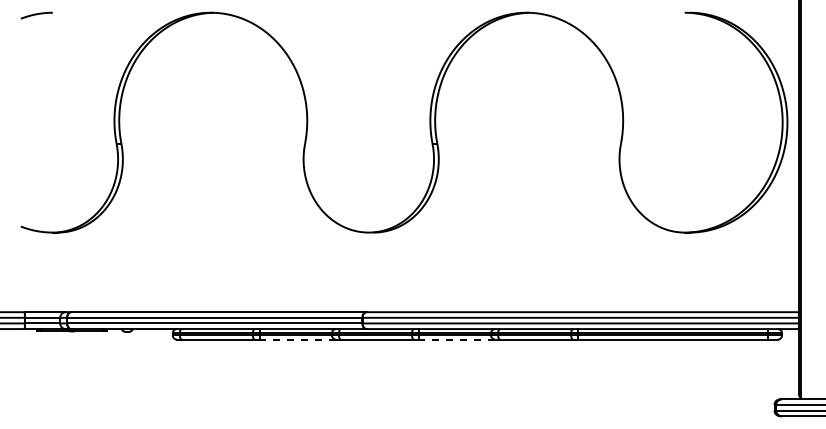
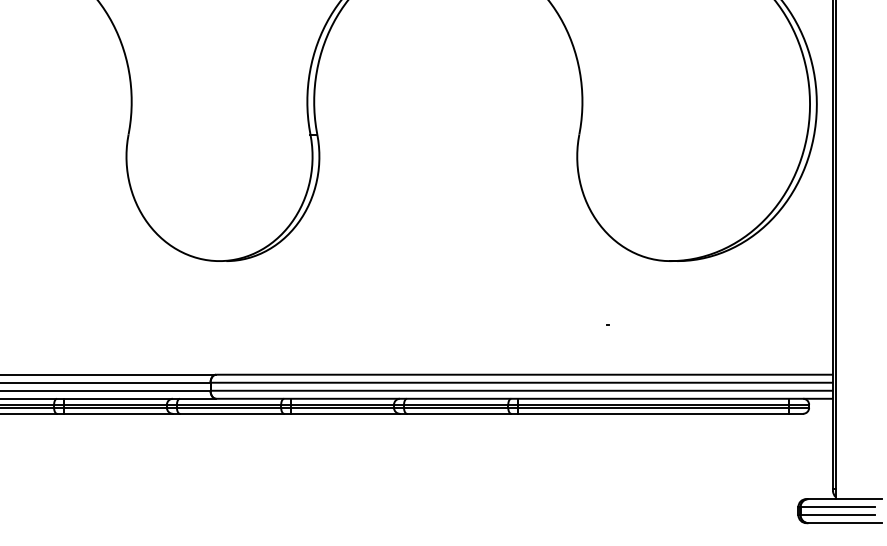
line: (297, 339) -> (117, 413), dashed -> solid
line: (456, 339) -> (344, 413), dashed -> solid

